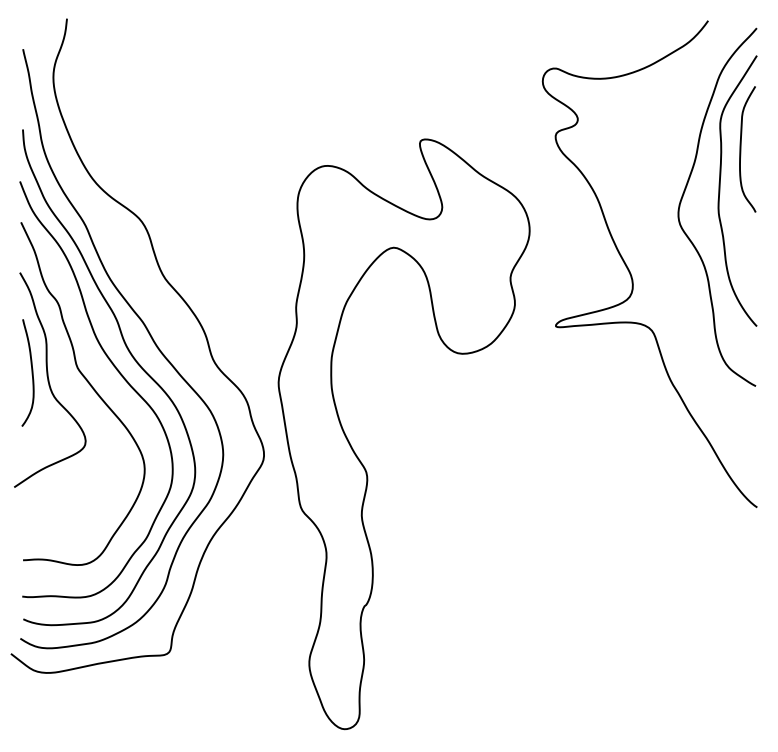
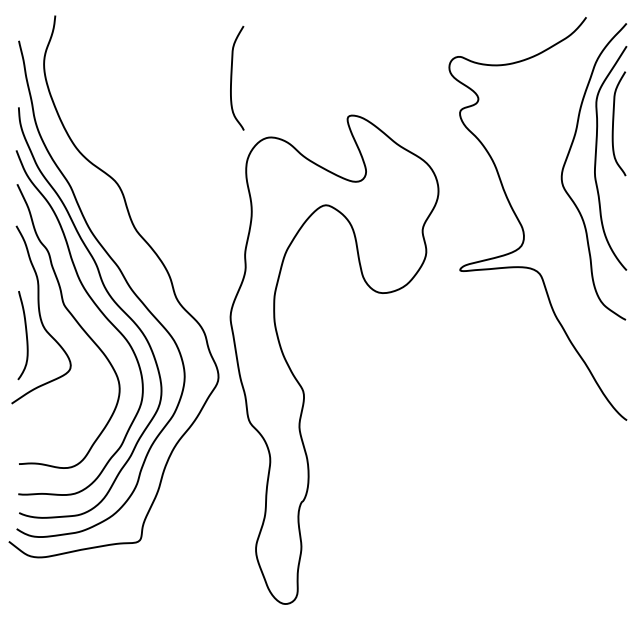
curve: (280, 94) -> (232, 78), added
curve: (31, 372) -> (25, 335), moved

